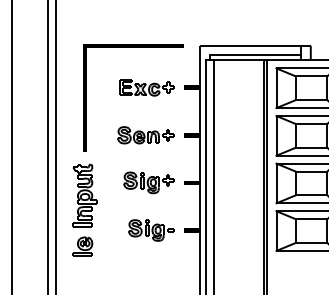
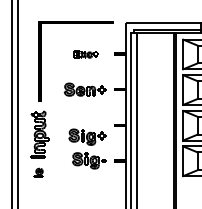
part: (146, 87) -> (86, 53), size x0.6
part: (148, 182) -> (87, 136), moved
part: (82, 246) -> (38, 172), size x0.6

